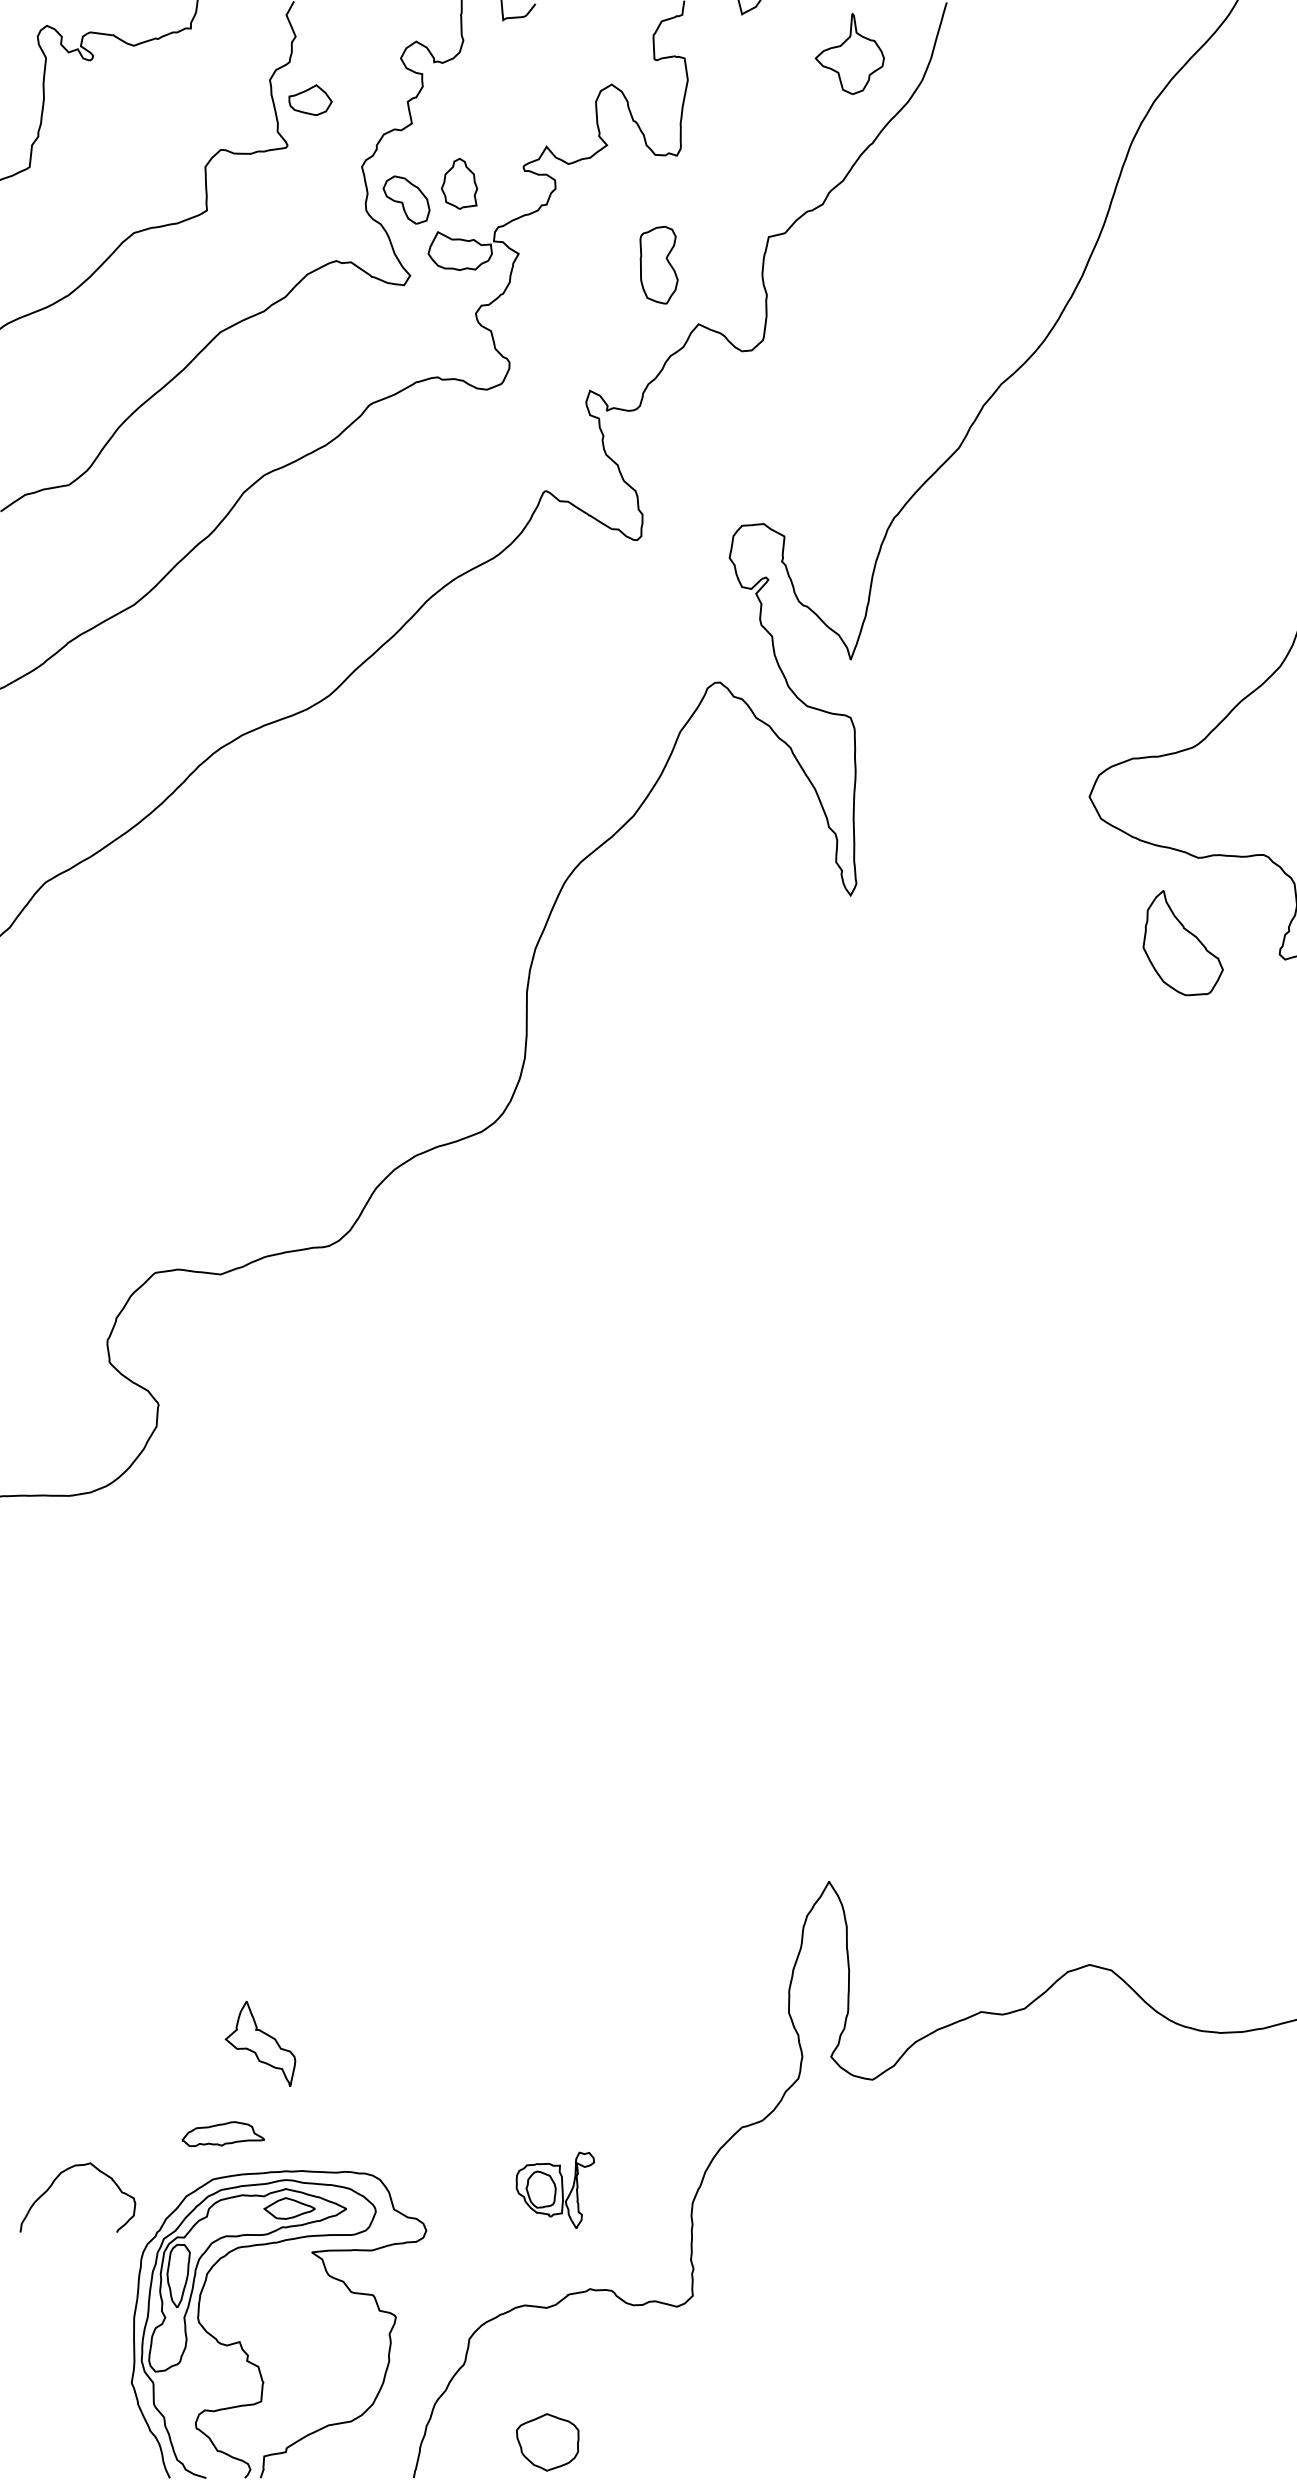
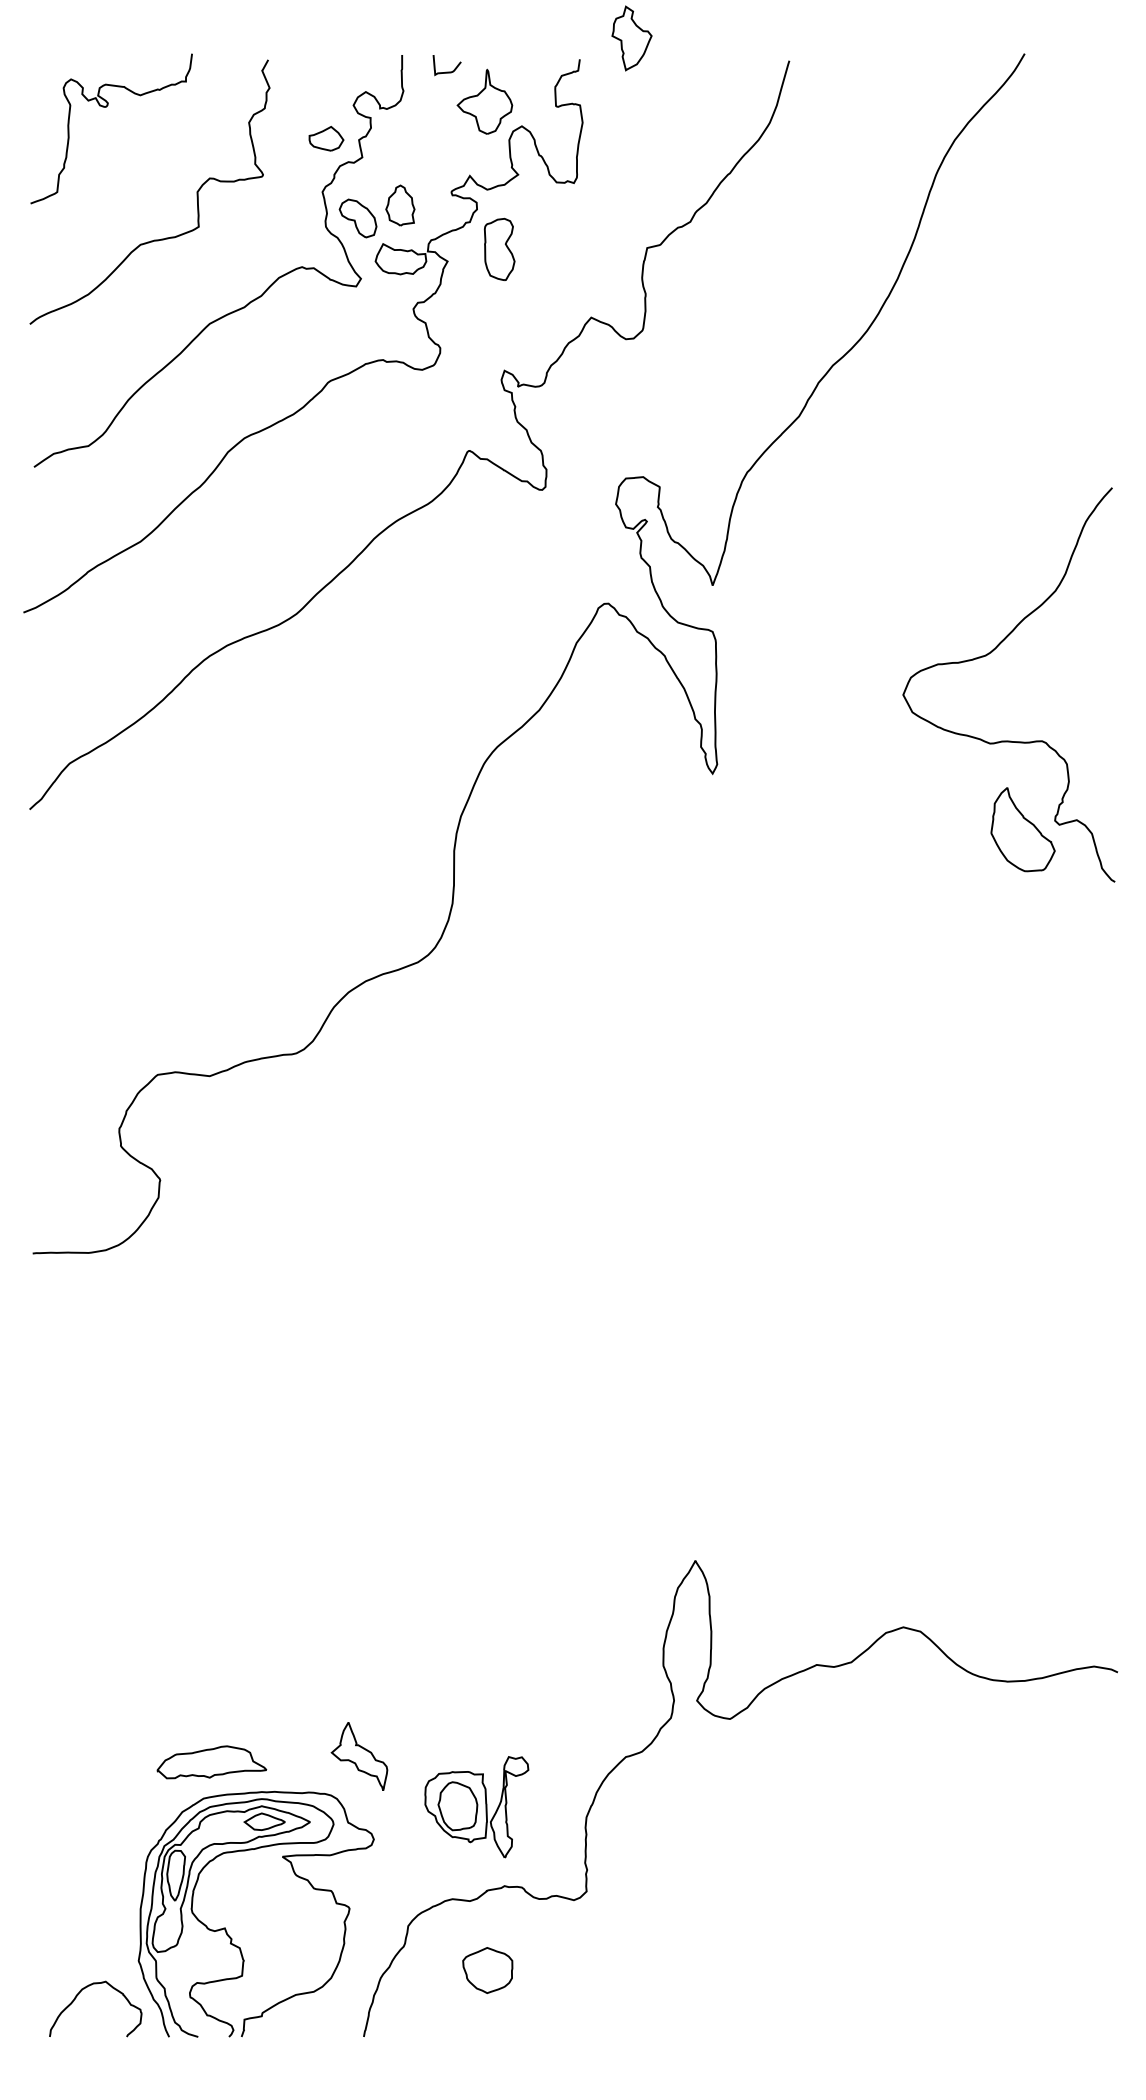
part: (849, 53) -> (484, 101), moved
part: (310, 99) -> (326, 138), moved
part: (658, 263) -> (499, 248), moved
part: (1182, 942) -> (1022, 829), moved
part: (260, 2044) -> (359, 1756), moved
part: (222, 2134) -> (211, 1762), size x1.67
curve: (57, 2179) -> (79, 1994), moved
part: (554, 2190) -> (476, 1807), size x1.67
part: (547, 2442) -> (487, 1970), moved

